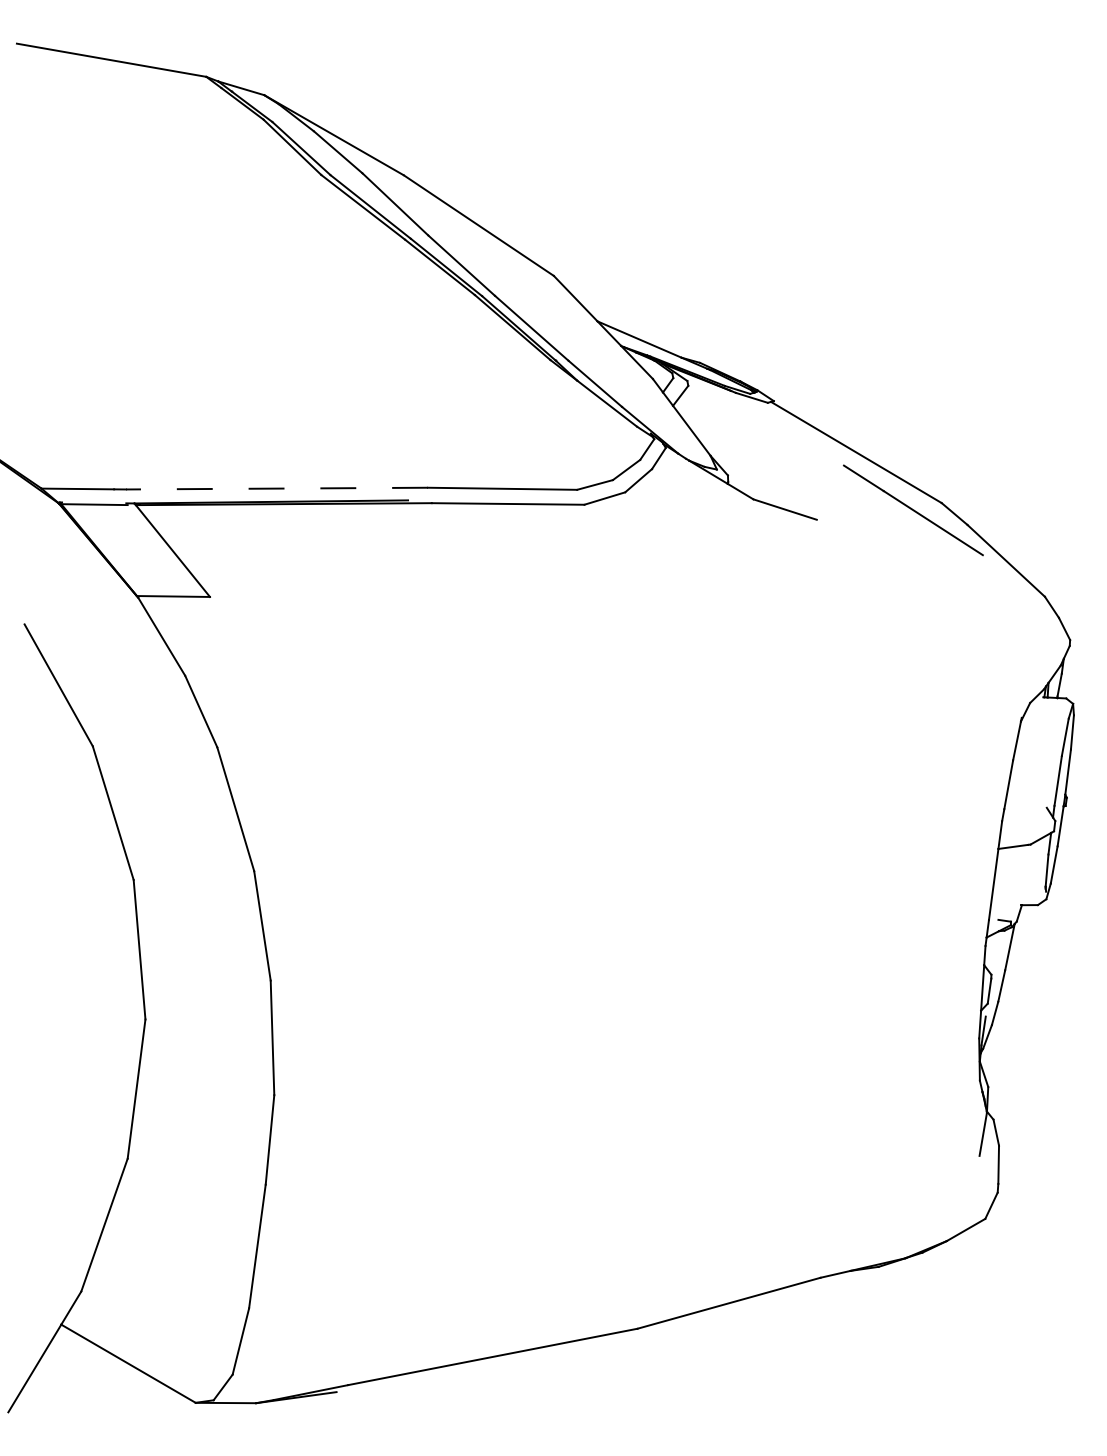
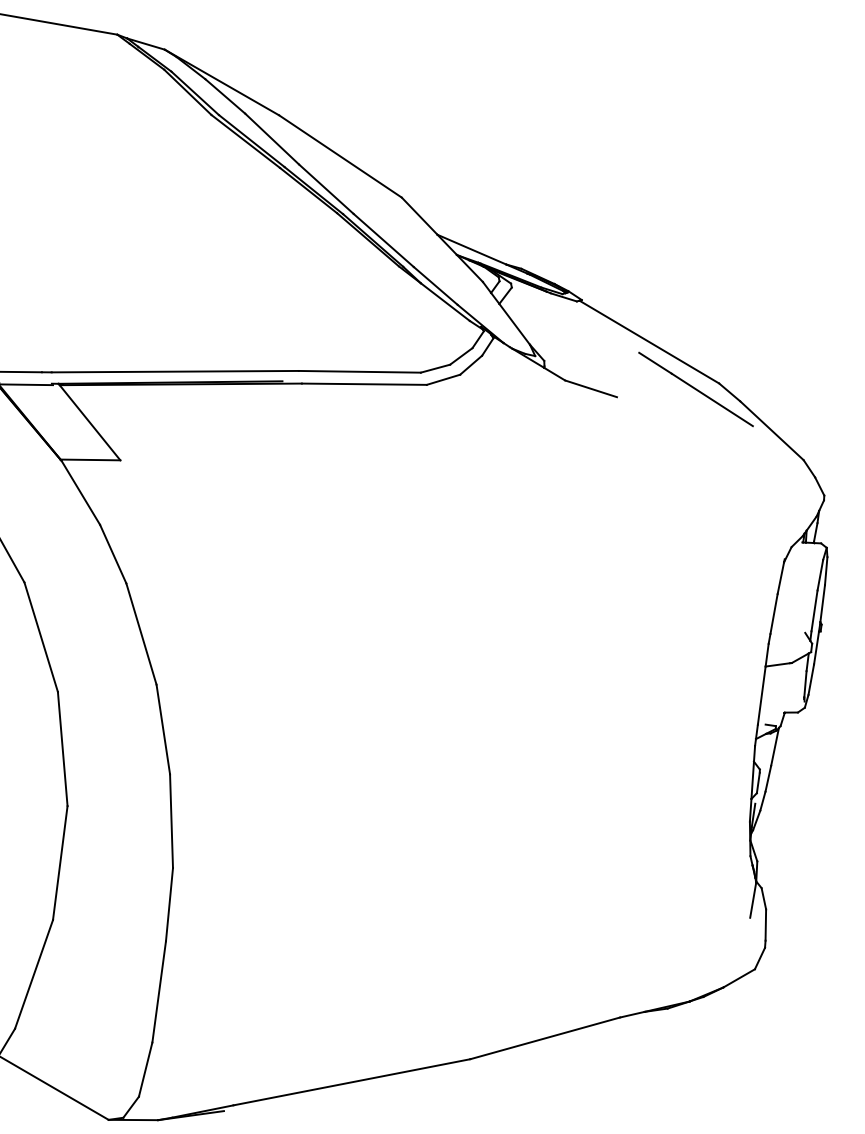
line: (277, 488) -> (175, 371), dashed -> solid

